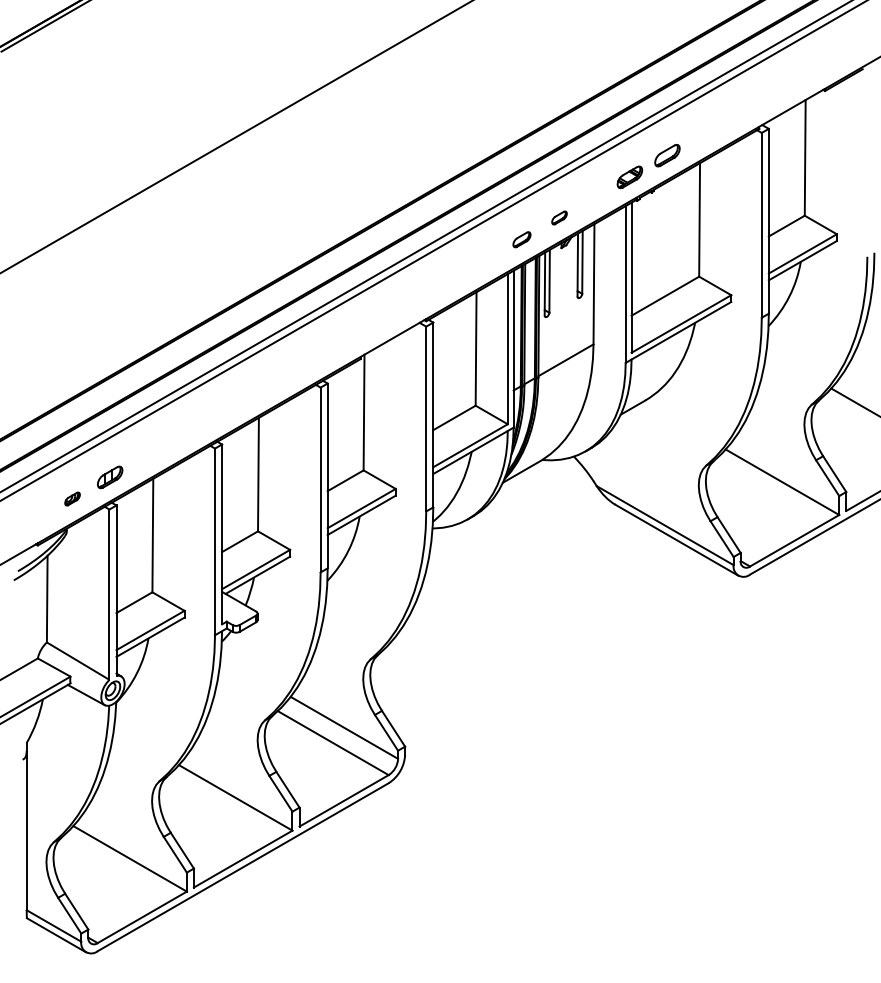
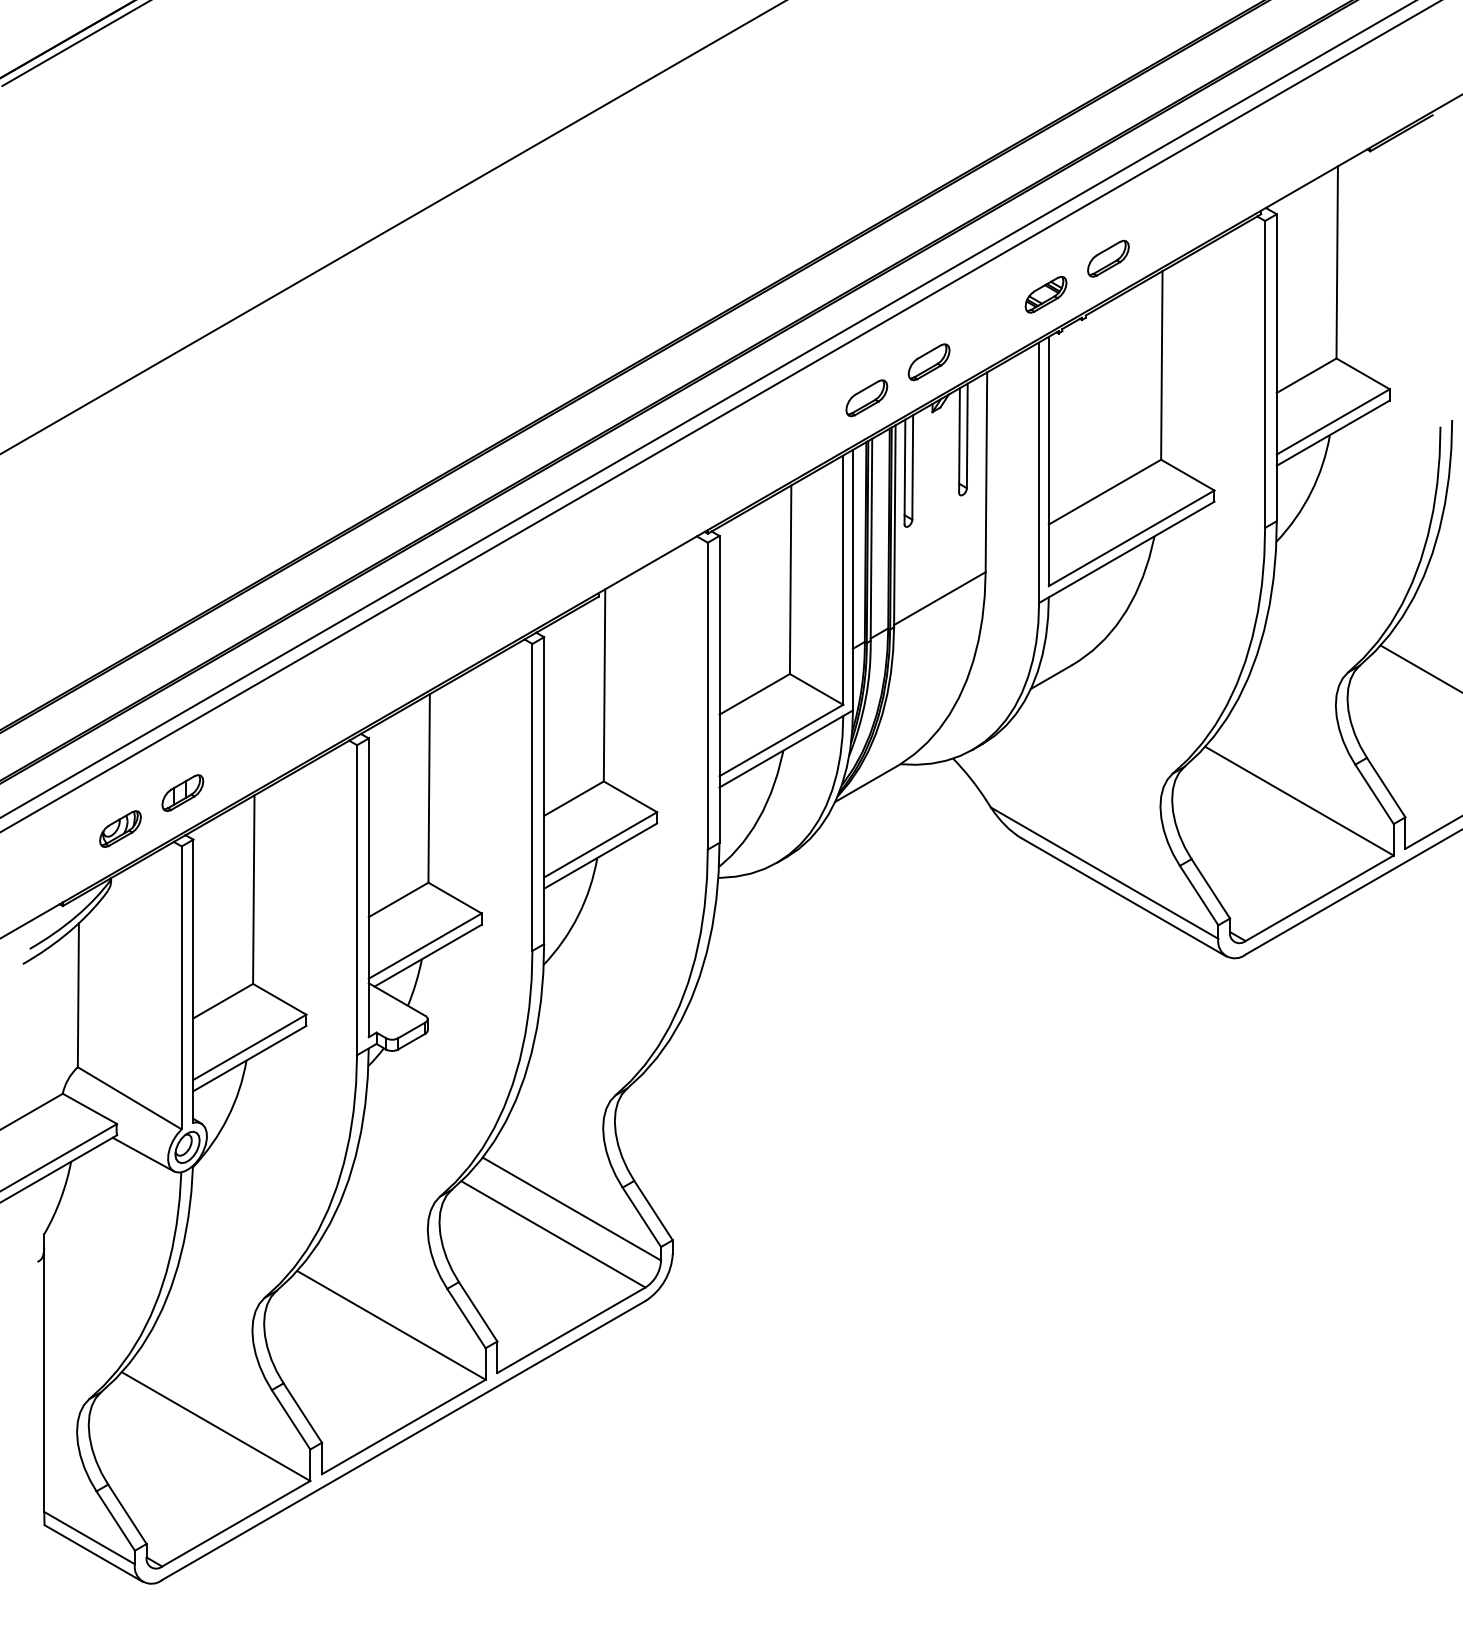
part: (559, 217) -> (929, 361), size x1.67
part: (521, 239) -> (866, 397), size x1.43
part: (72, 498) -> (120, 828), size x1.67

